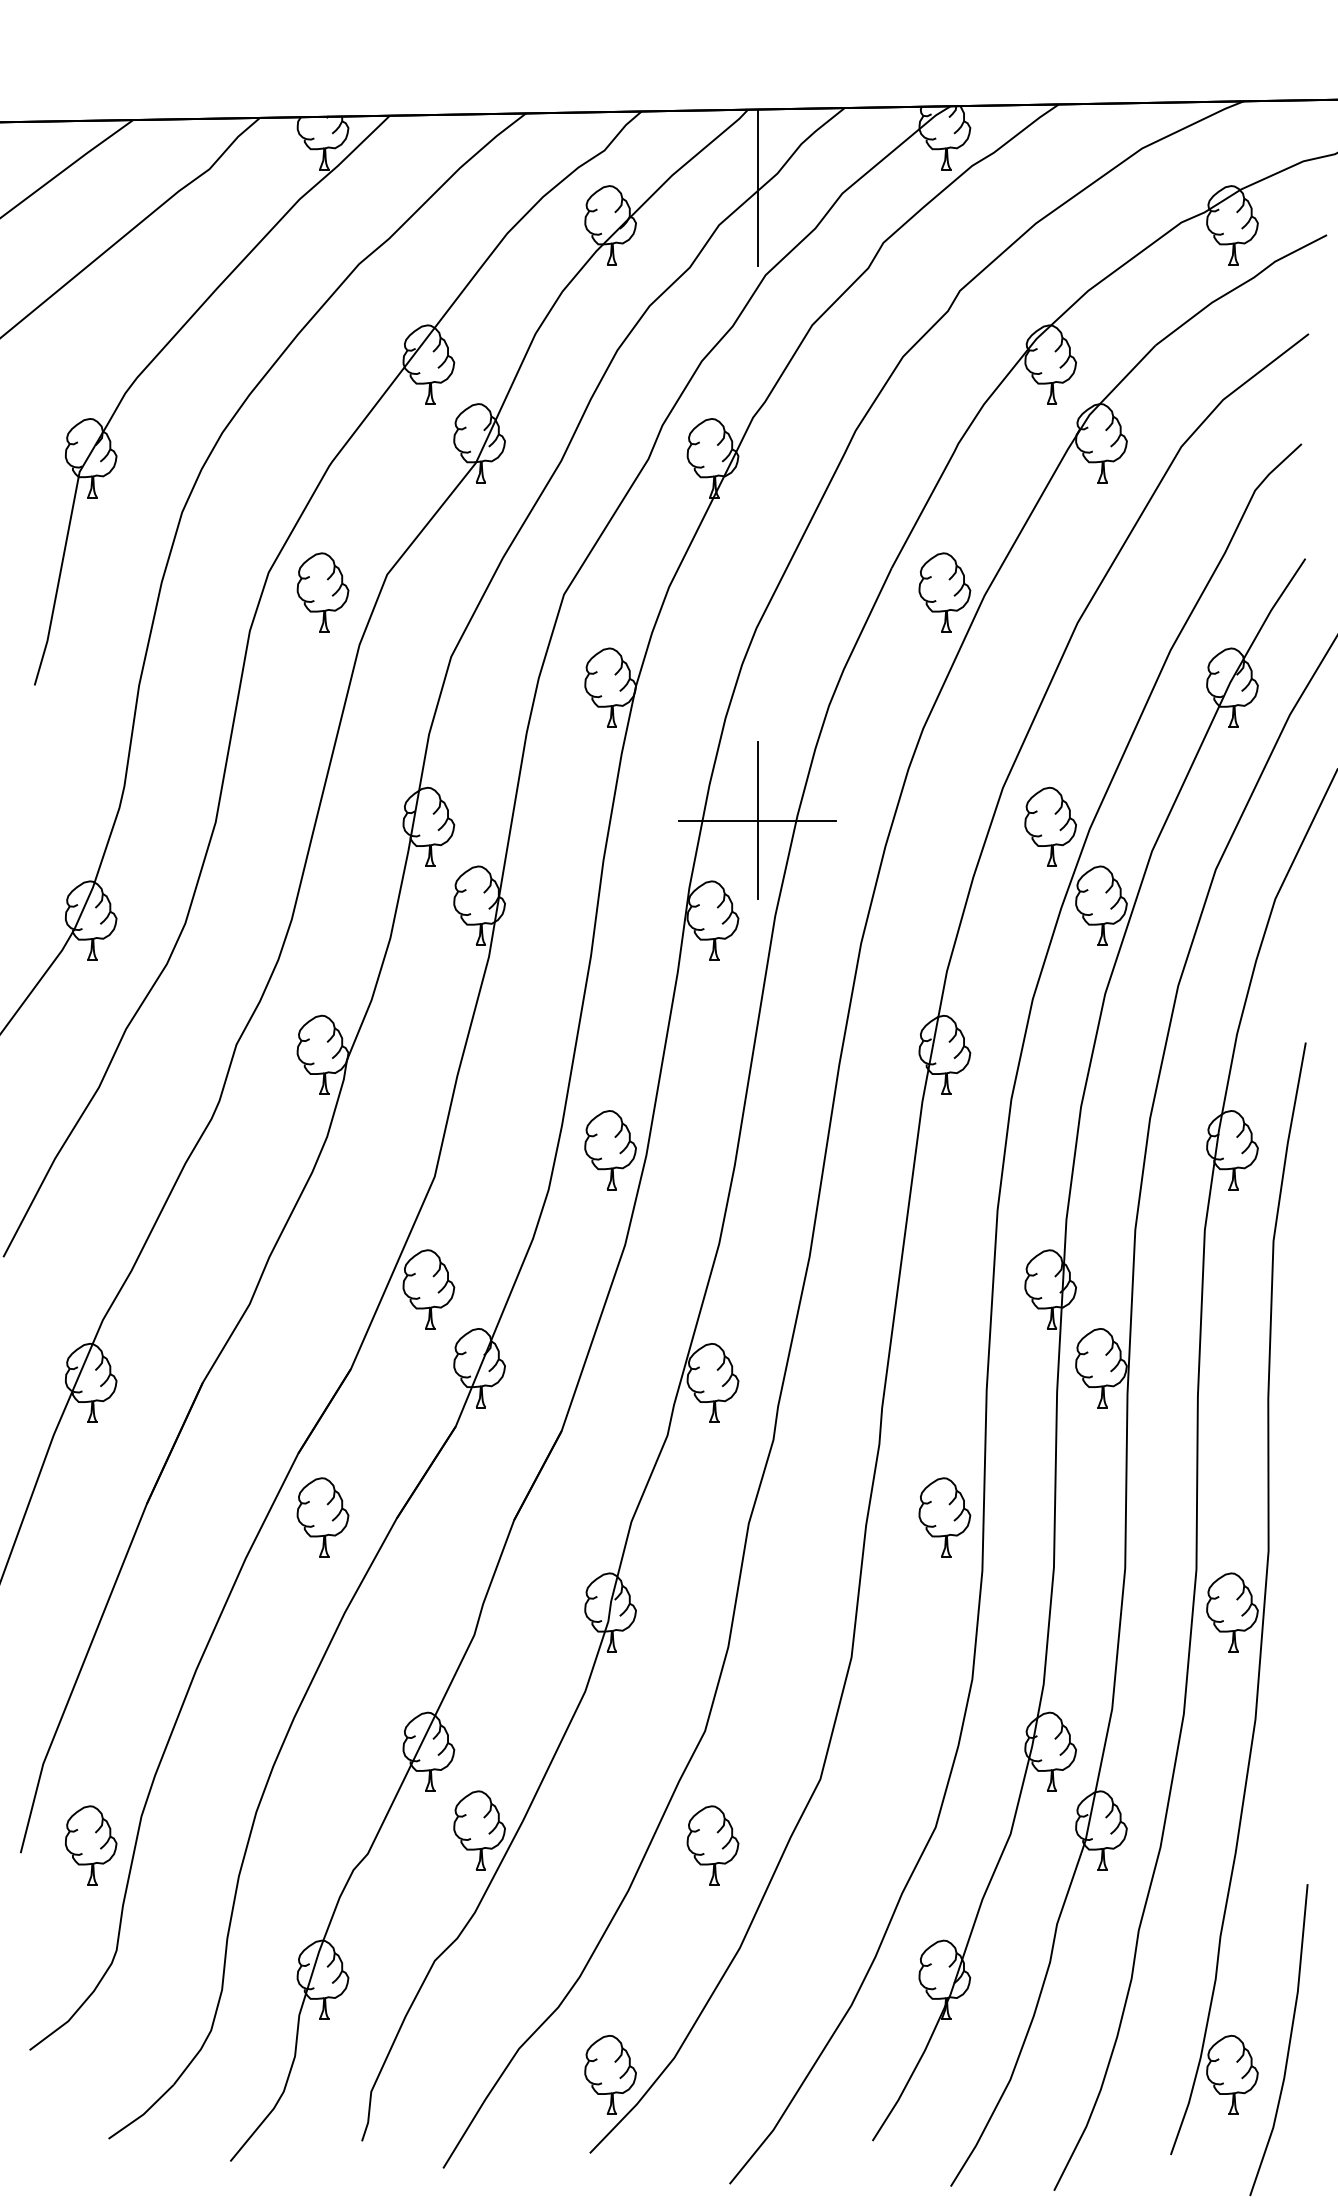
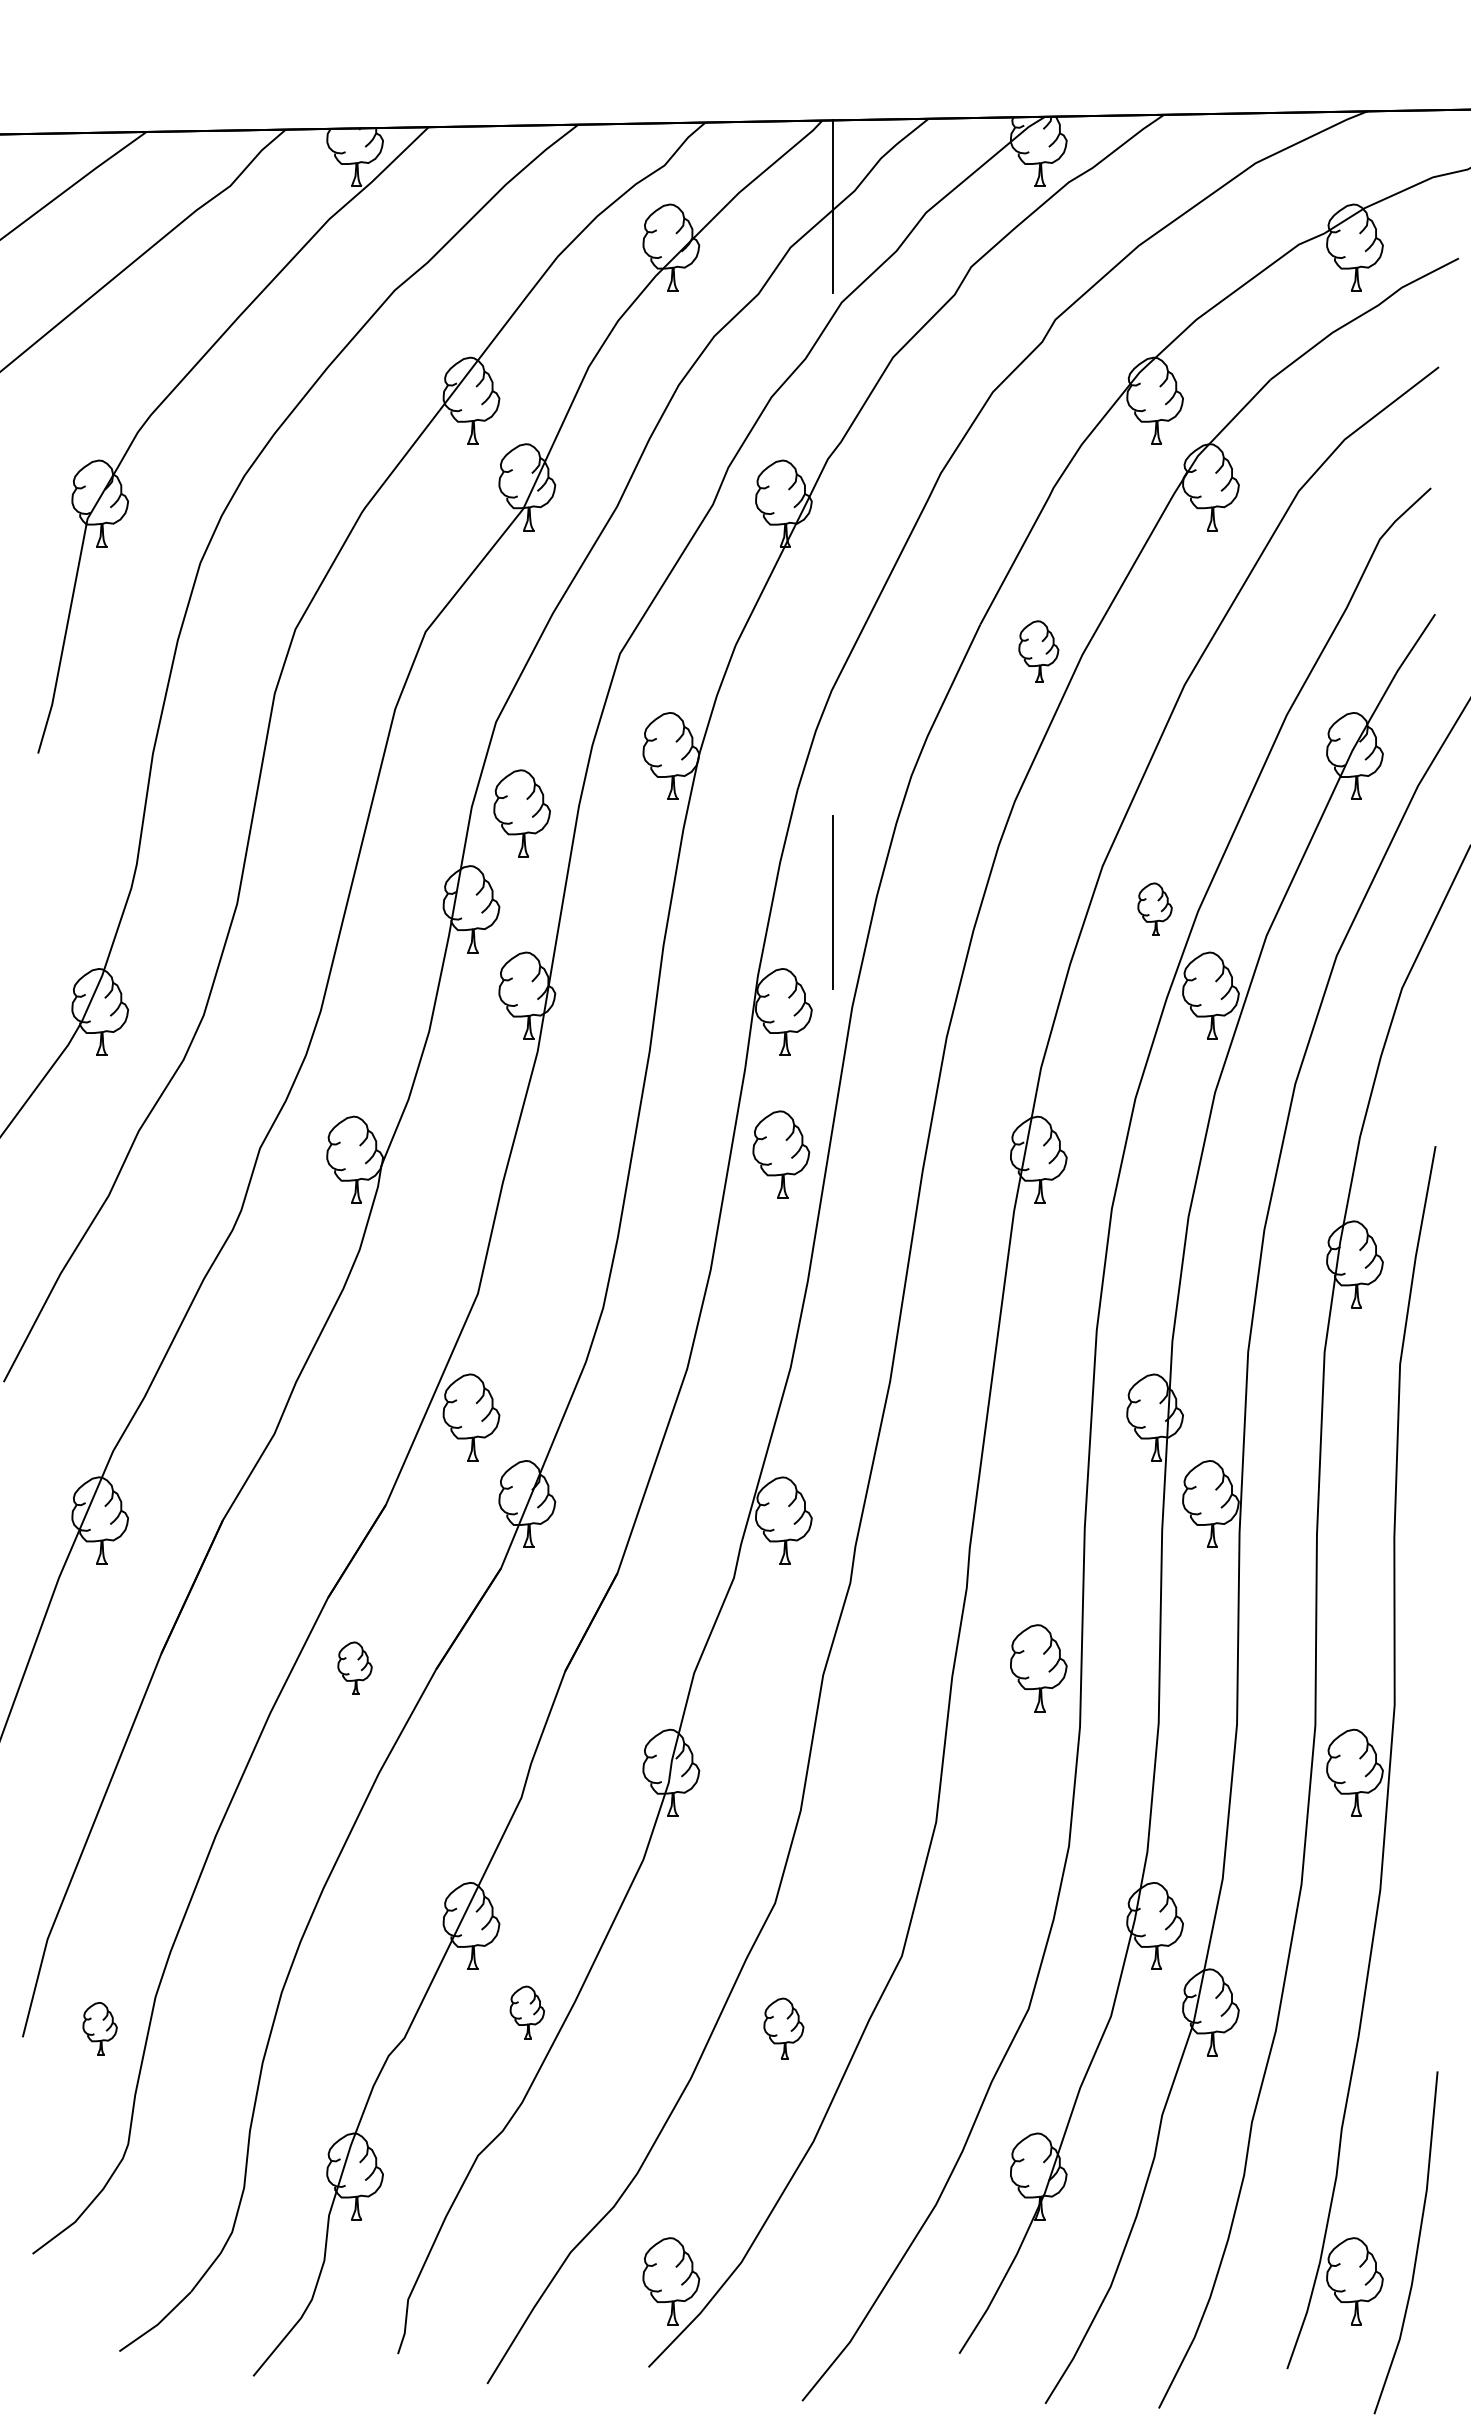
part: (322, 592) -> (521, 813), moved
part: (944, 592) -> (1038, 651), size x0.7
line: (757, 820) -> (832, 902), removed
part: (1050, 827) -> (1154, 909), size x0.6
part: (610, 1150) -> (781, 1154), moved
part: (322, 1517) -> (354, 1668), size x0.6
part: (479, 1830) -> (527, 2012), size x0.6
part: (90, 1845) -> (99, 2028), size x0.6
part: (712, 1845) -> (783, 2028), size x0.7

